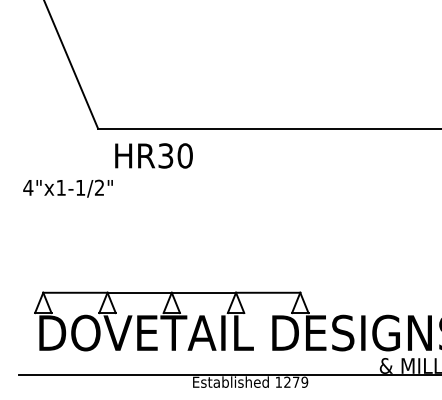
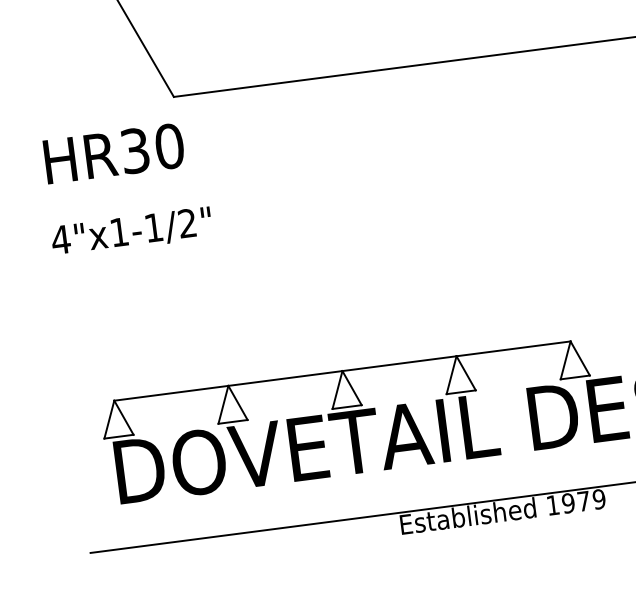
text: (153, 155) -> (113, 153), moved
text: (67, 188) -> (130, 231), moved
text: (287, 381) -> (568, 501), 1279 -> 1979

